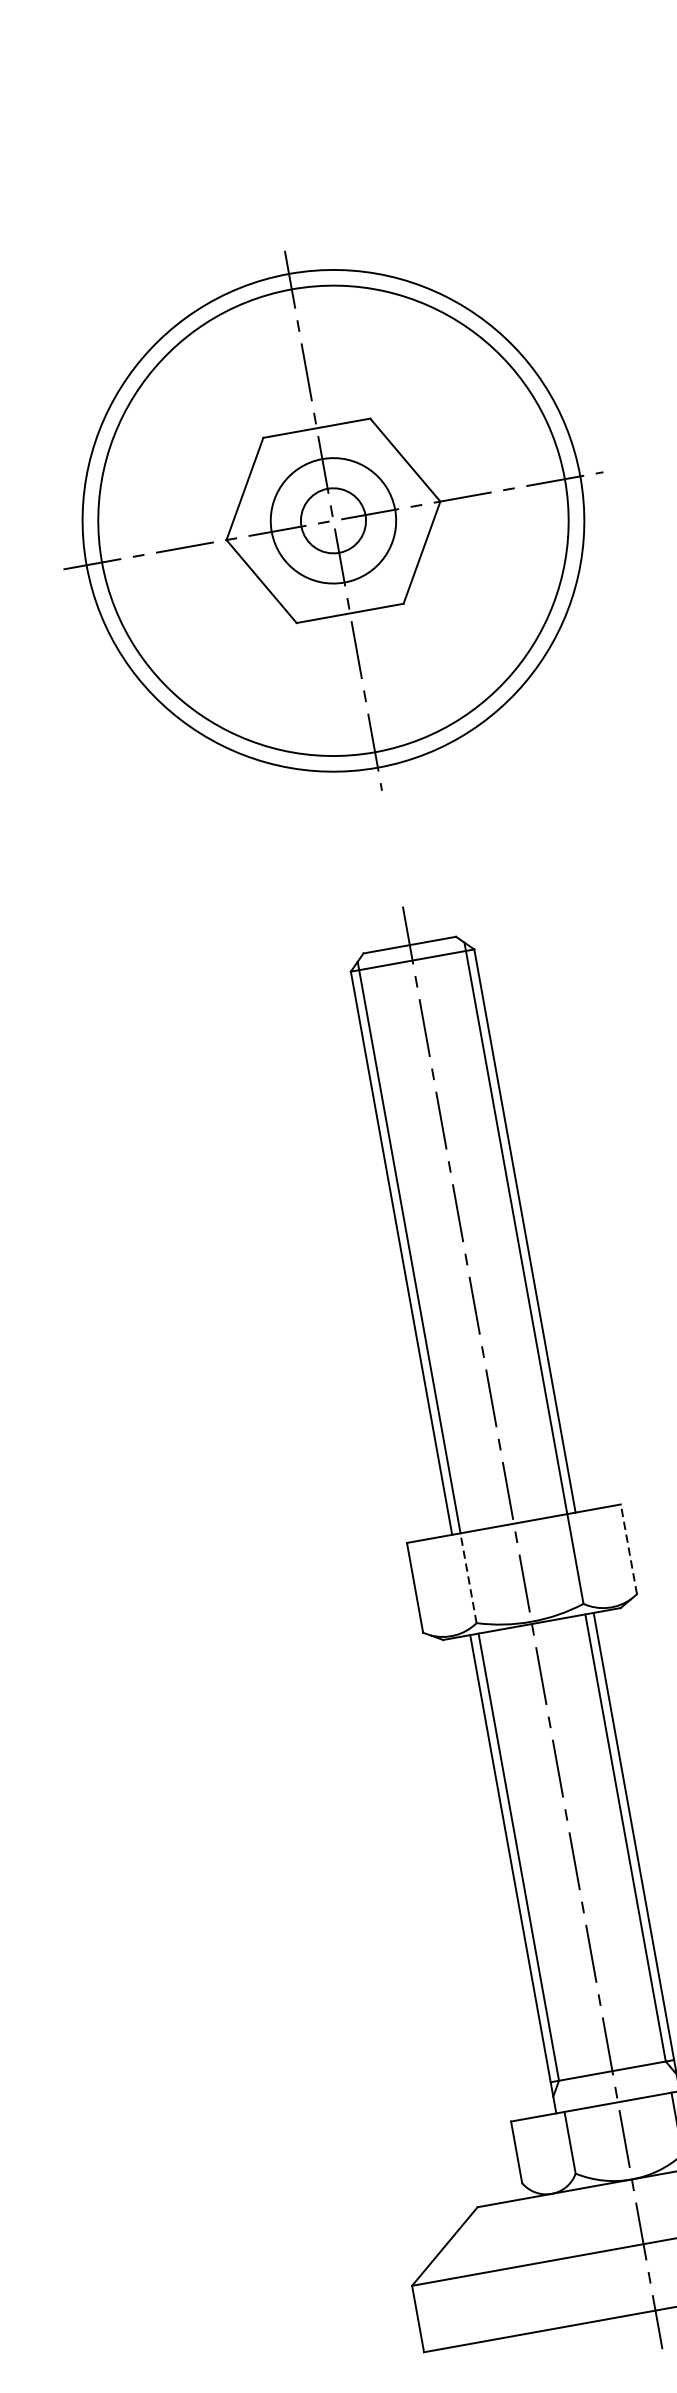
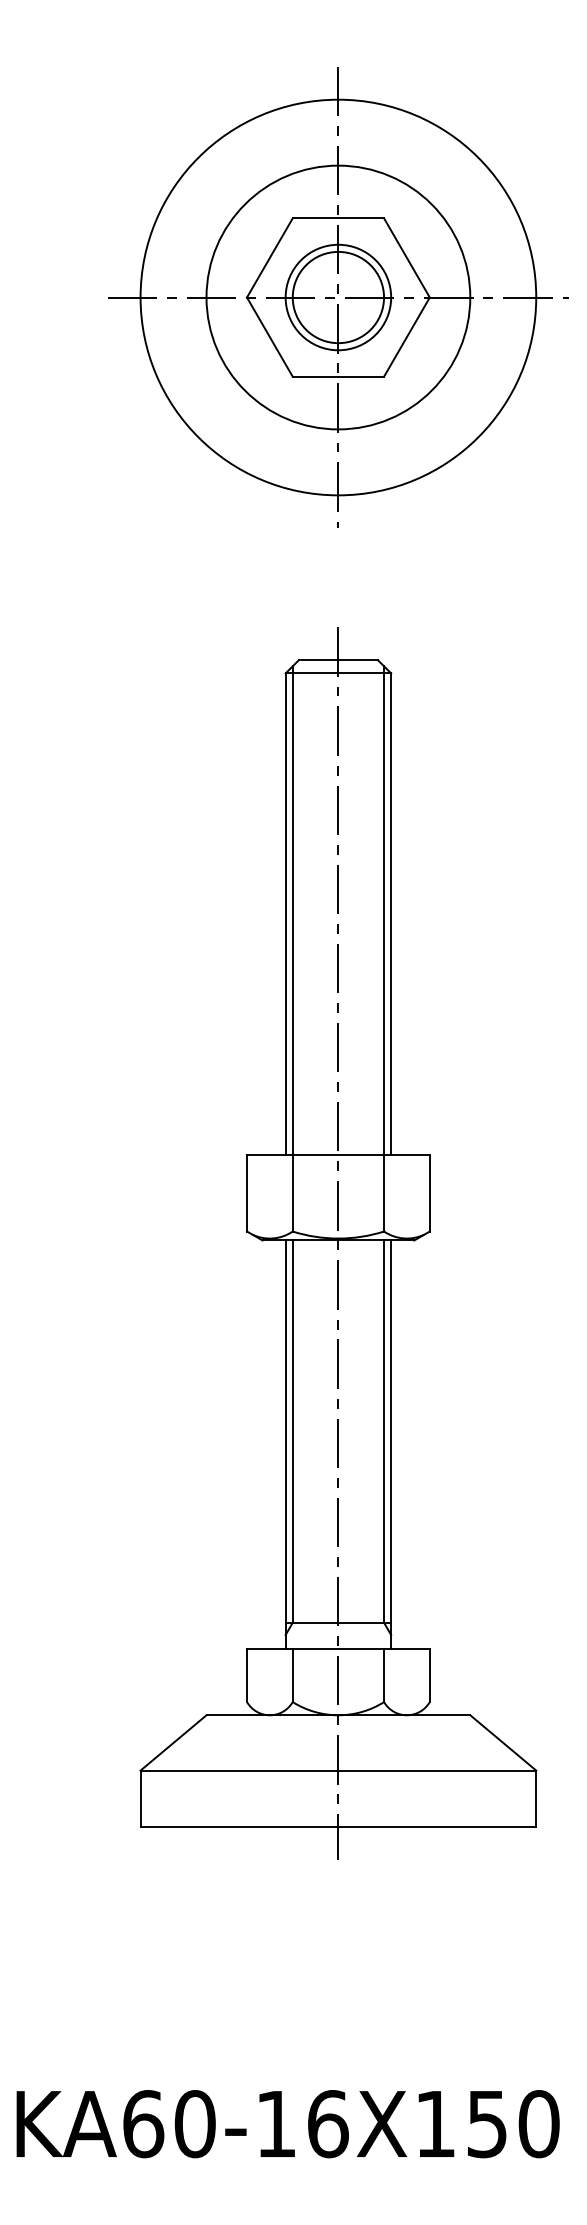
circle: (333, 520) -> (338, 297), size x0.62
circle: (333, 520) -> (338, 297), size x1.67
line: (628, 1548) -> (429, 1192), dashed -> solid
line: (468, 1577) -> (292, 1192), dashed -> solid

